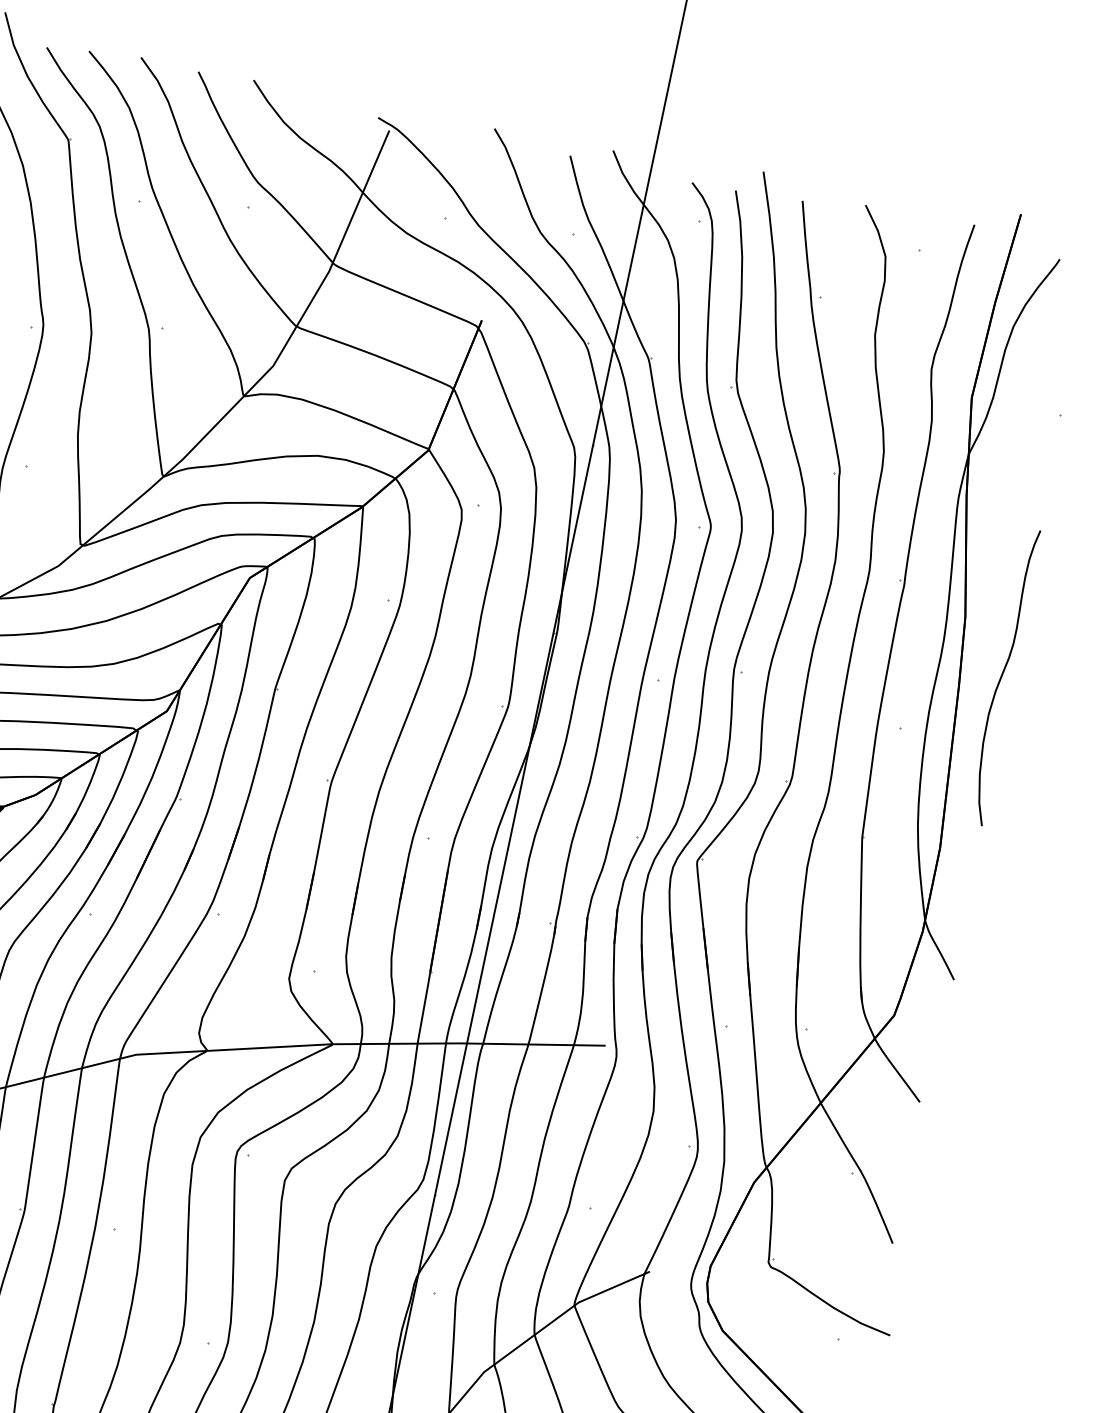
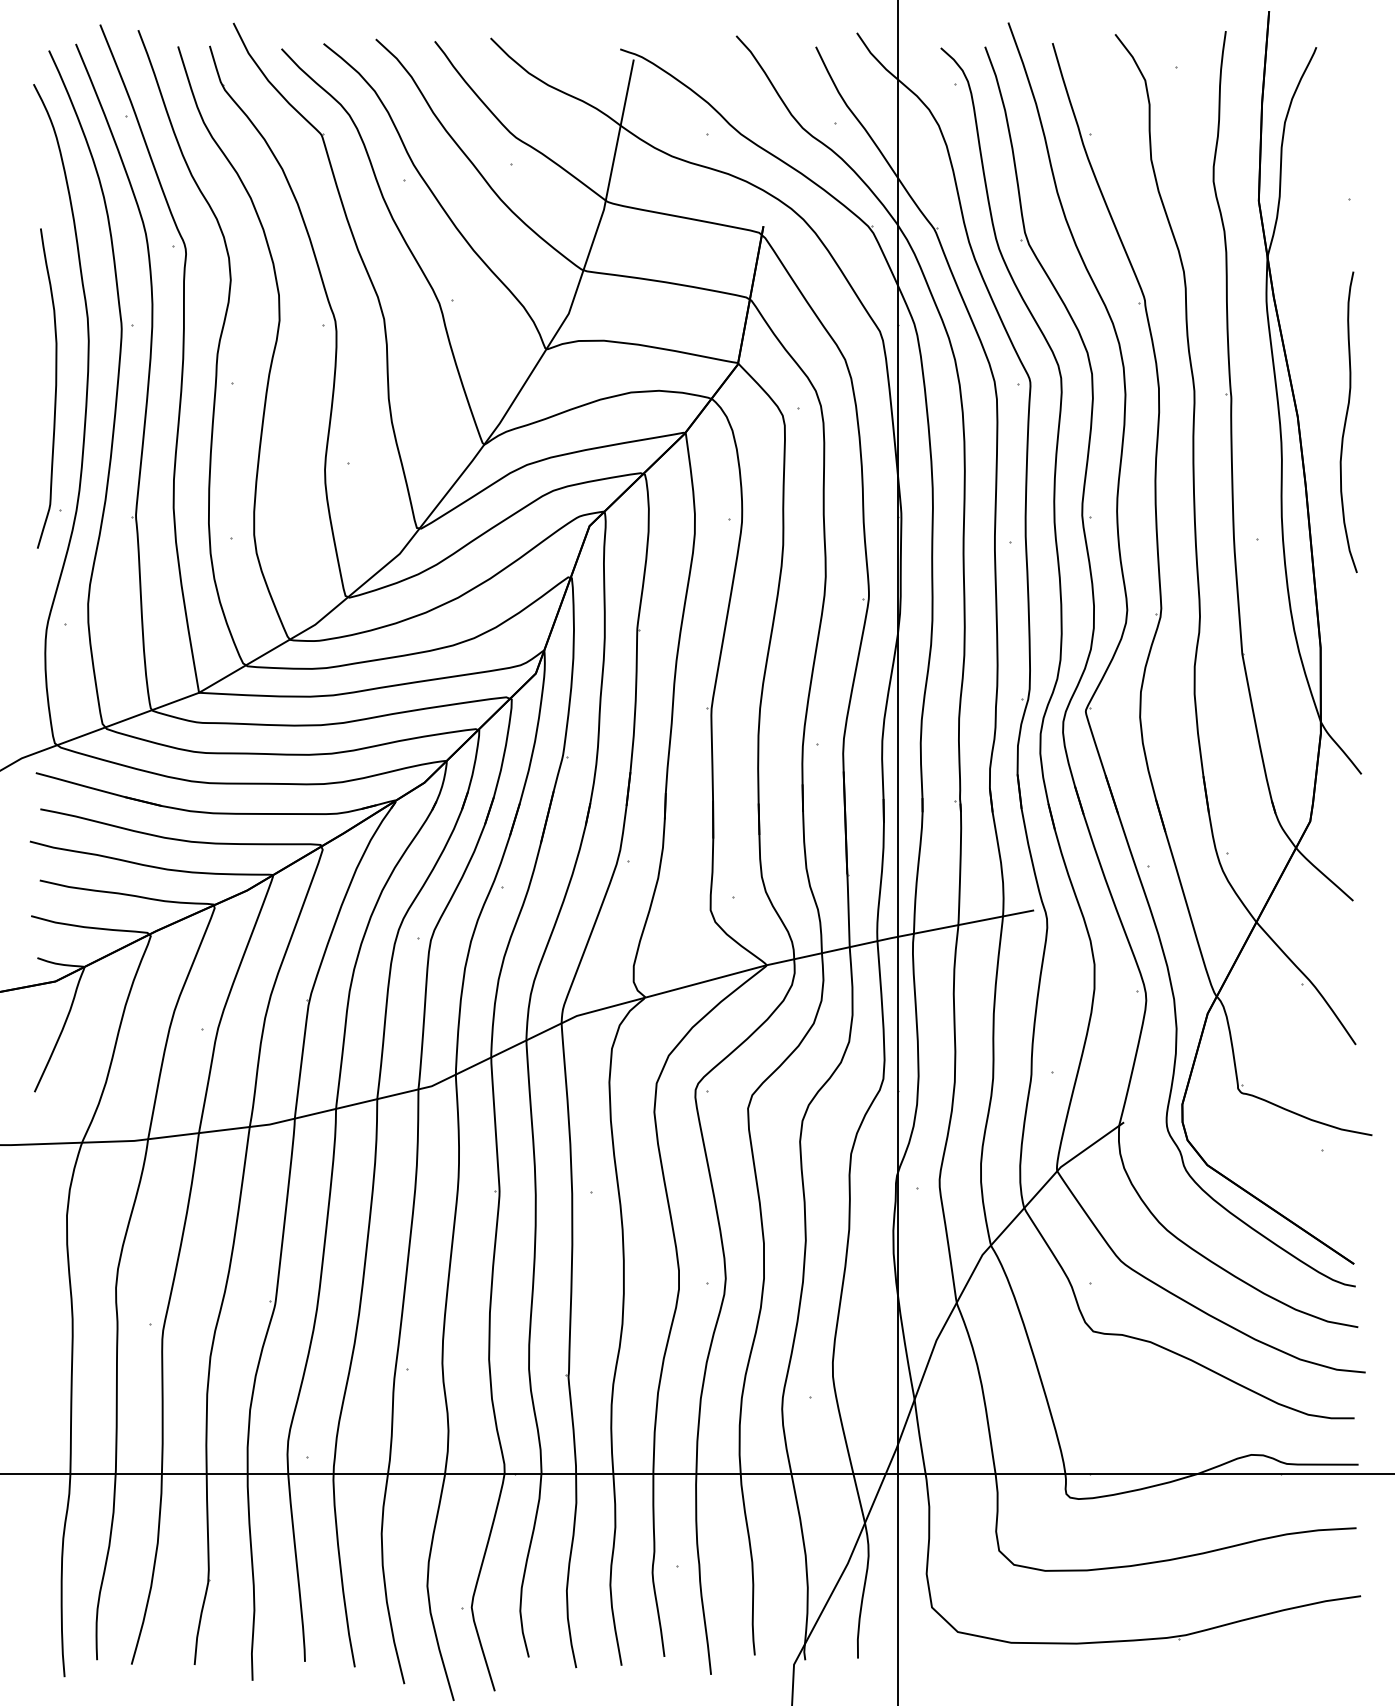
curve: (1002, 676) -> (1346, 422), moved

